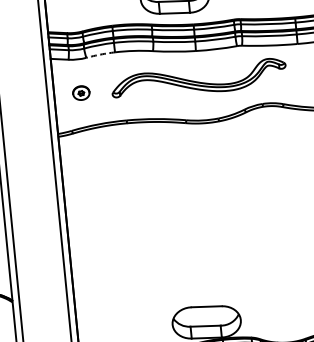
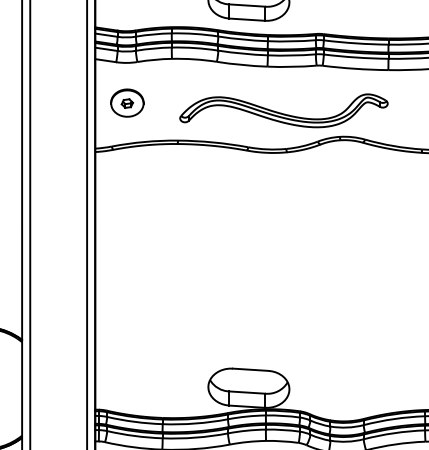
arc: (100, 54) -> (154, 59), dashed -> solid
part: (198, 79) -> (283, 110), moved
part: (81, 92) -> (127, 102), size x1.67

